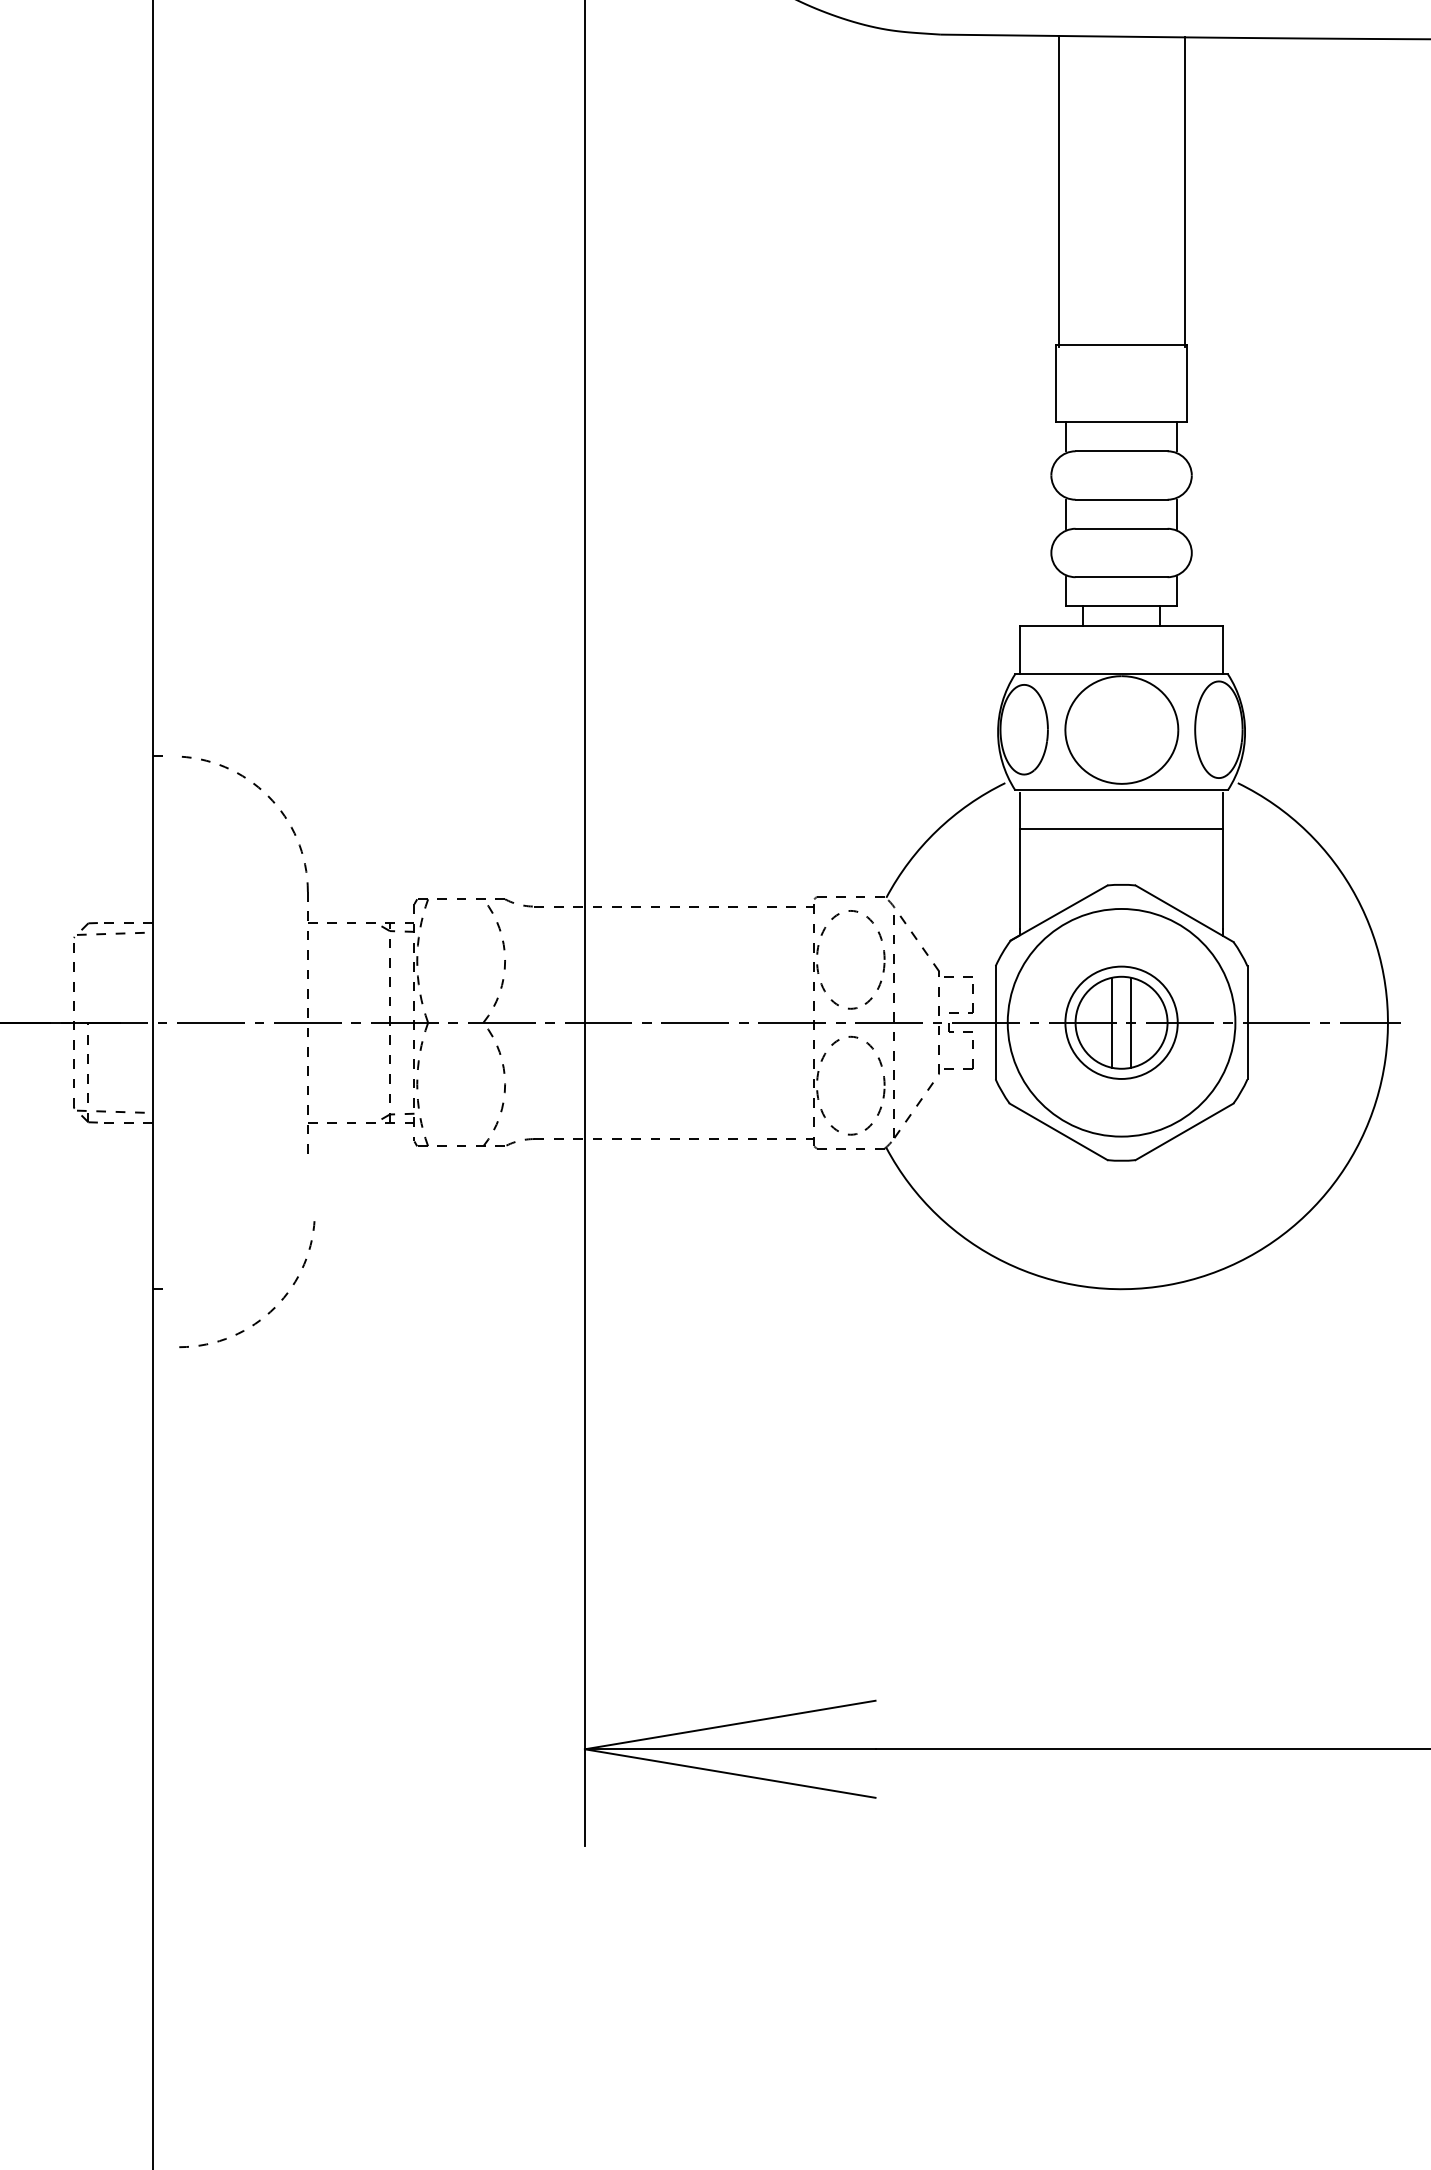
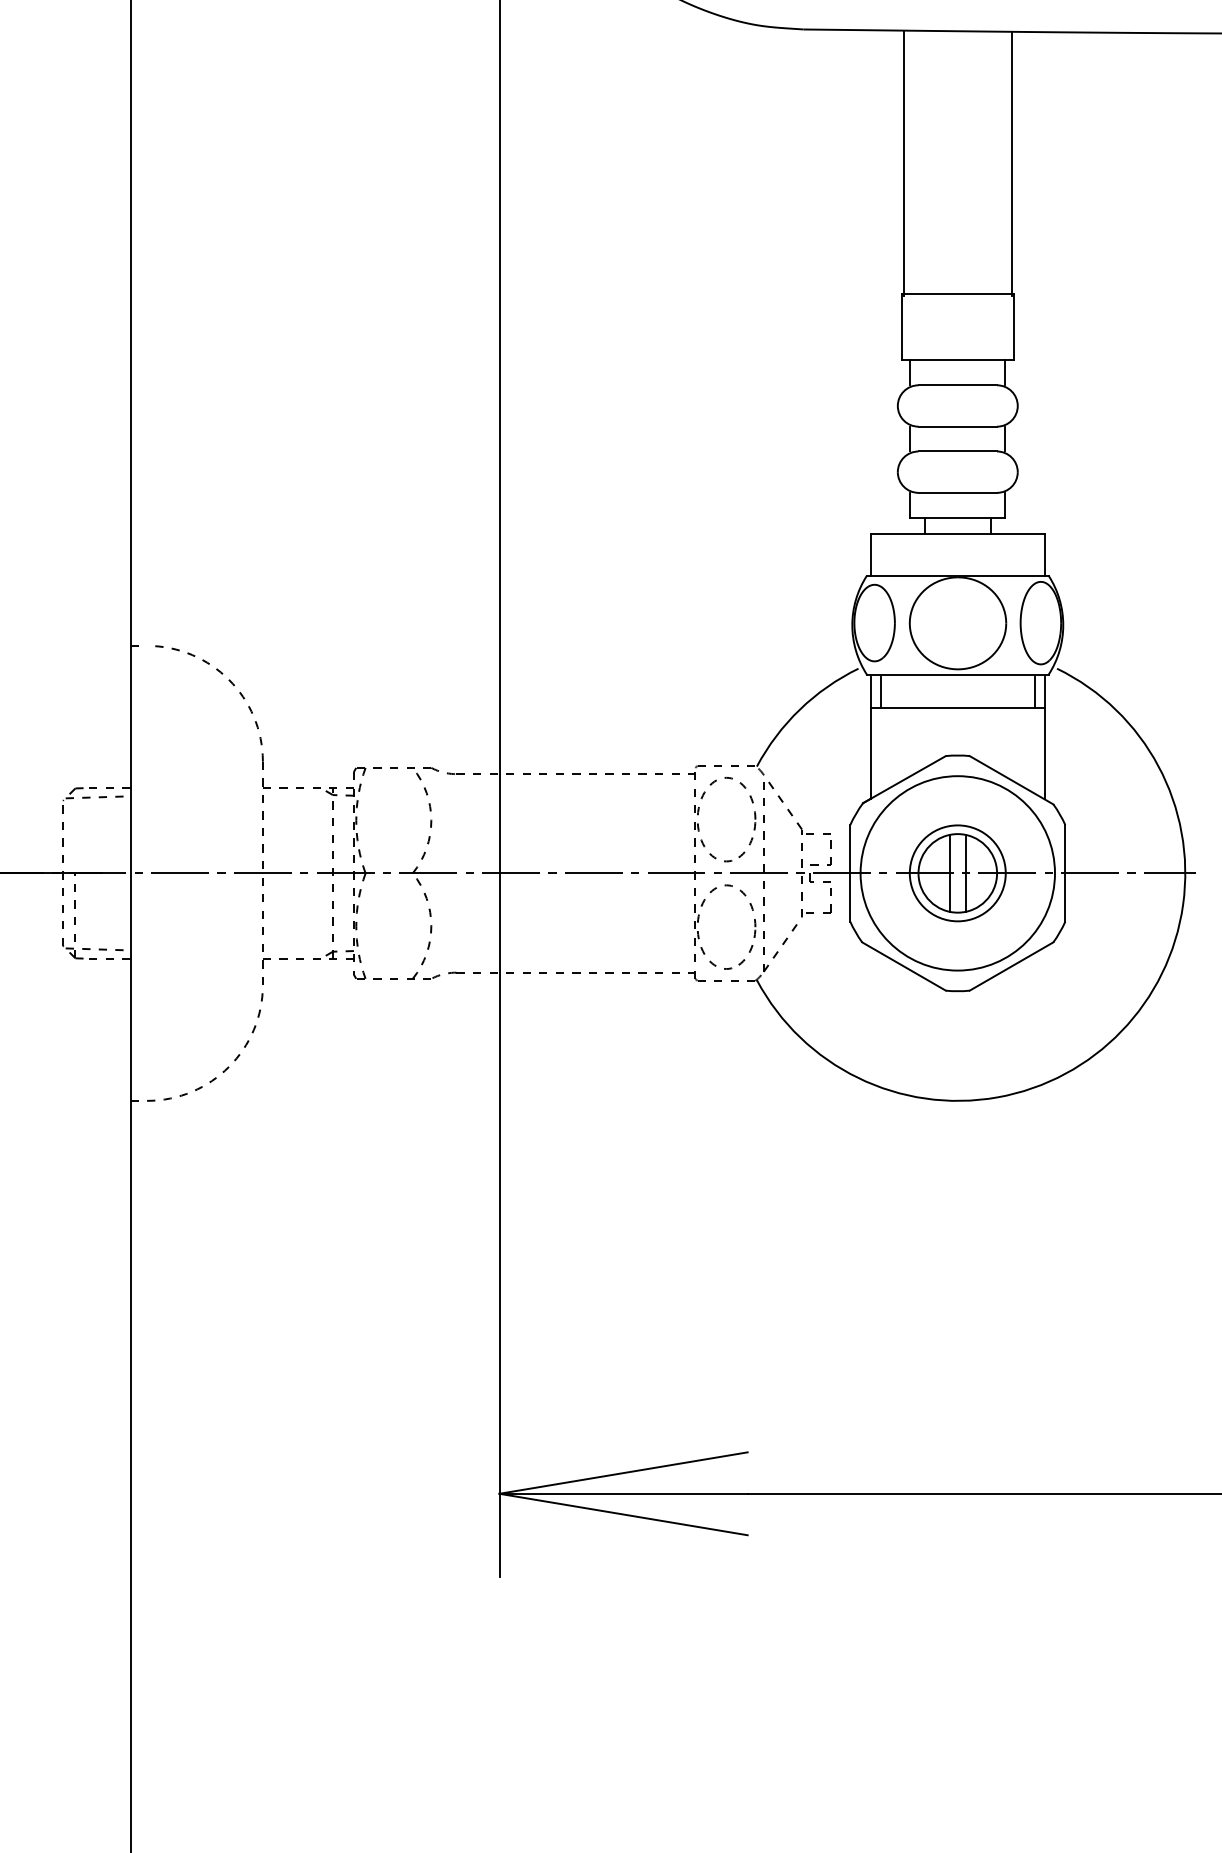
line: (1031, 810) -> (880, 692), added
line: (1211, 810) -> (1034, 692), added
arc: (272, 1308) -> (226, 1067), moved

